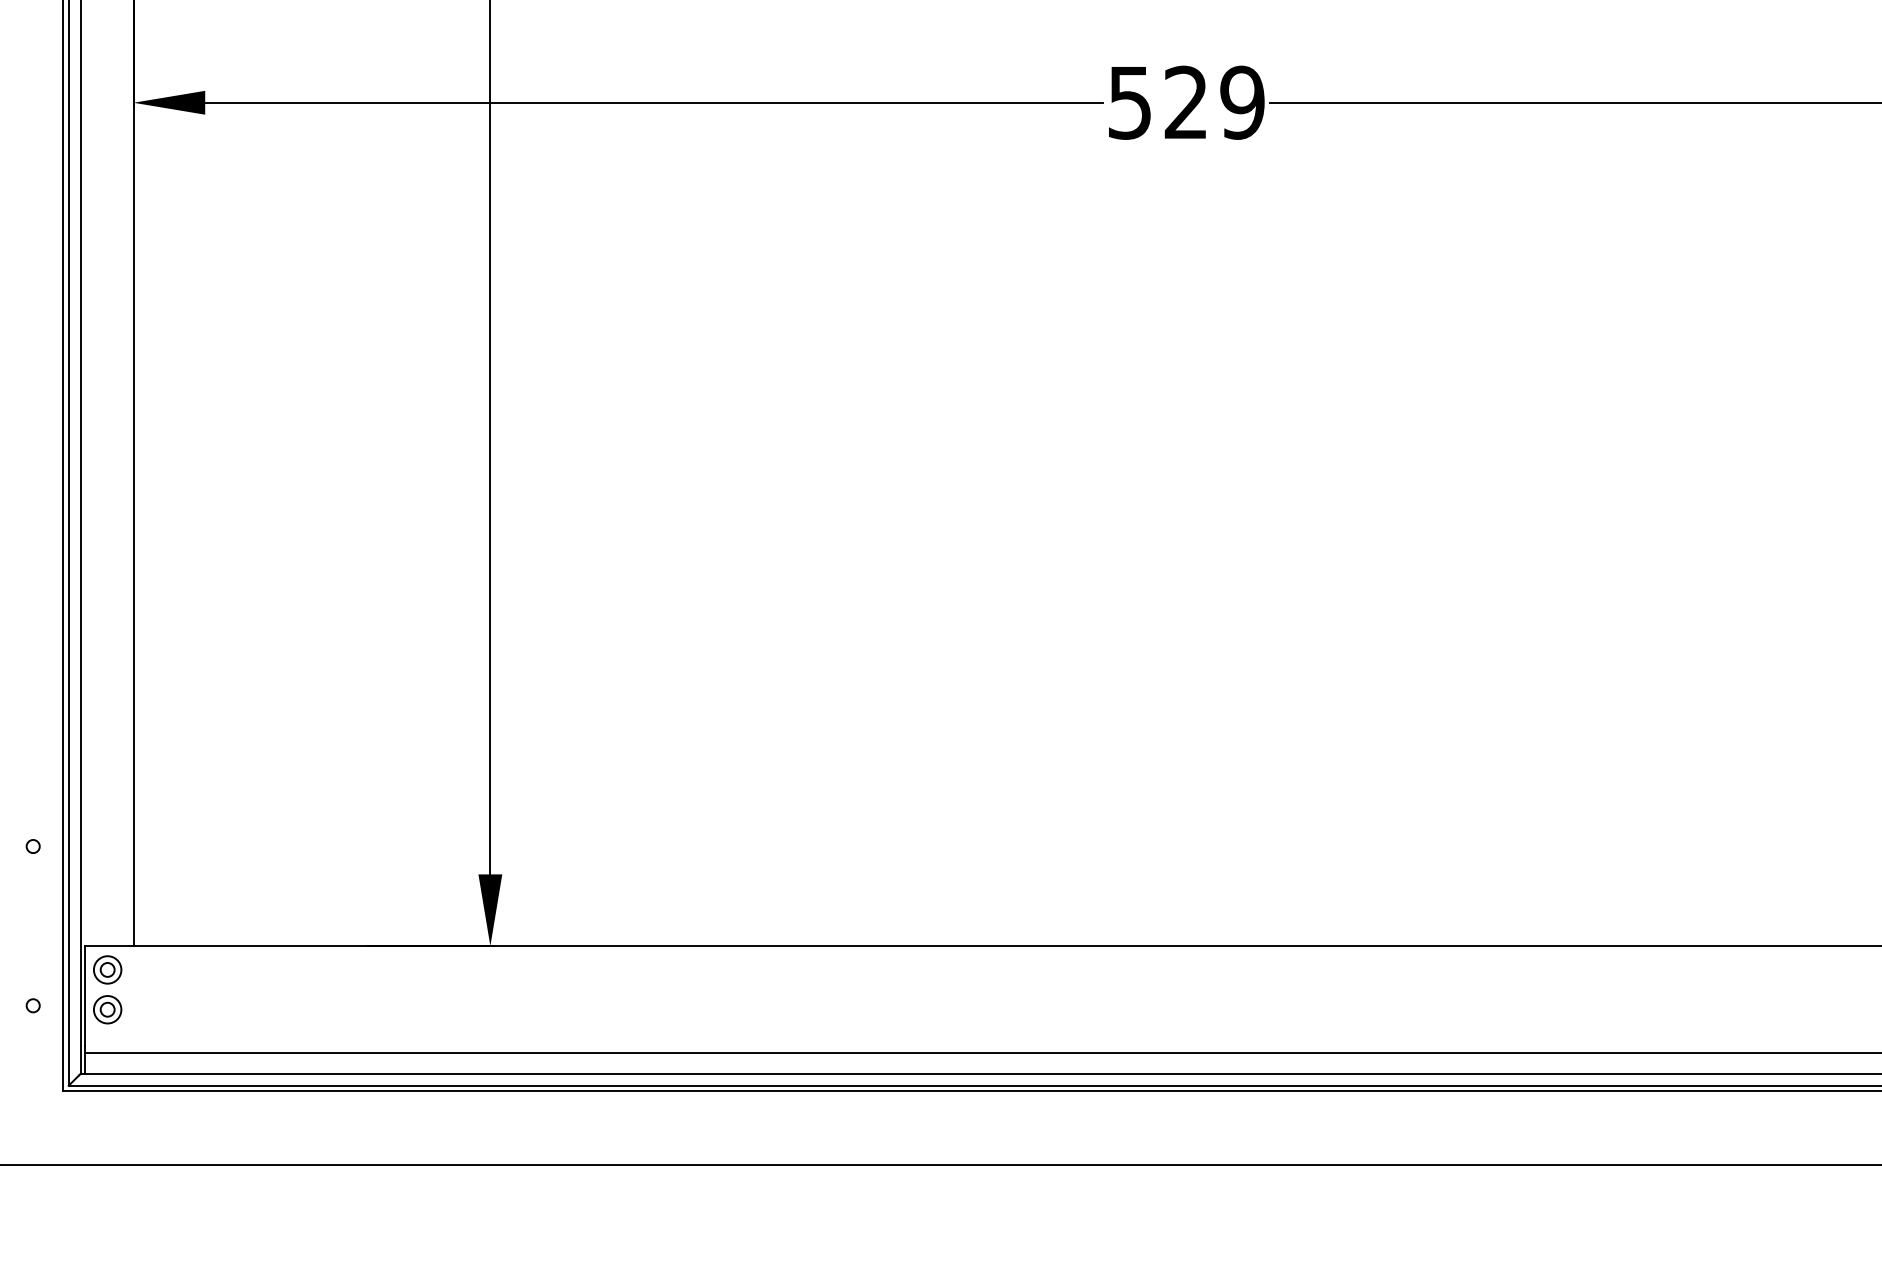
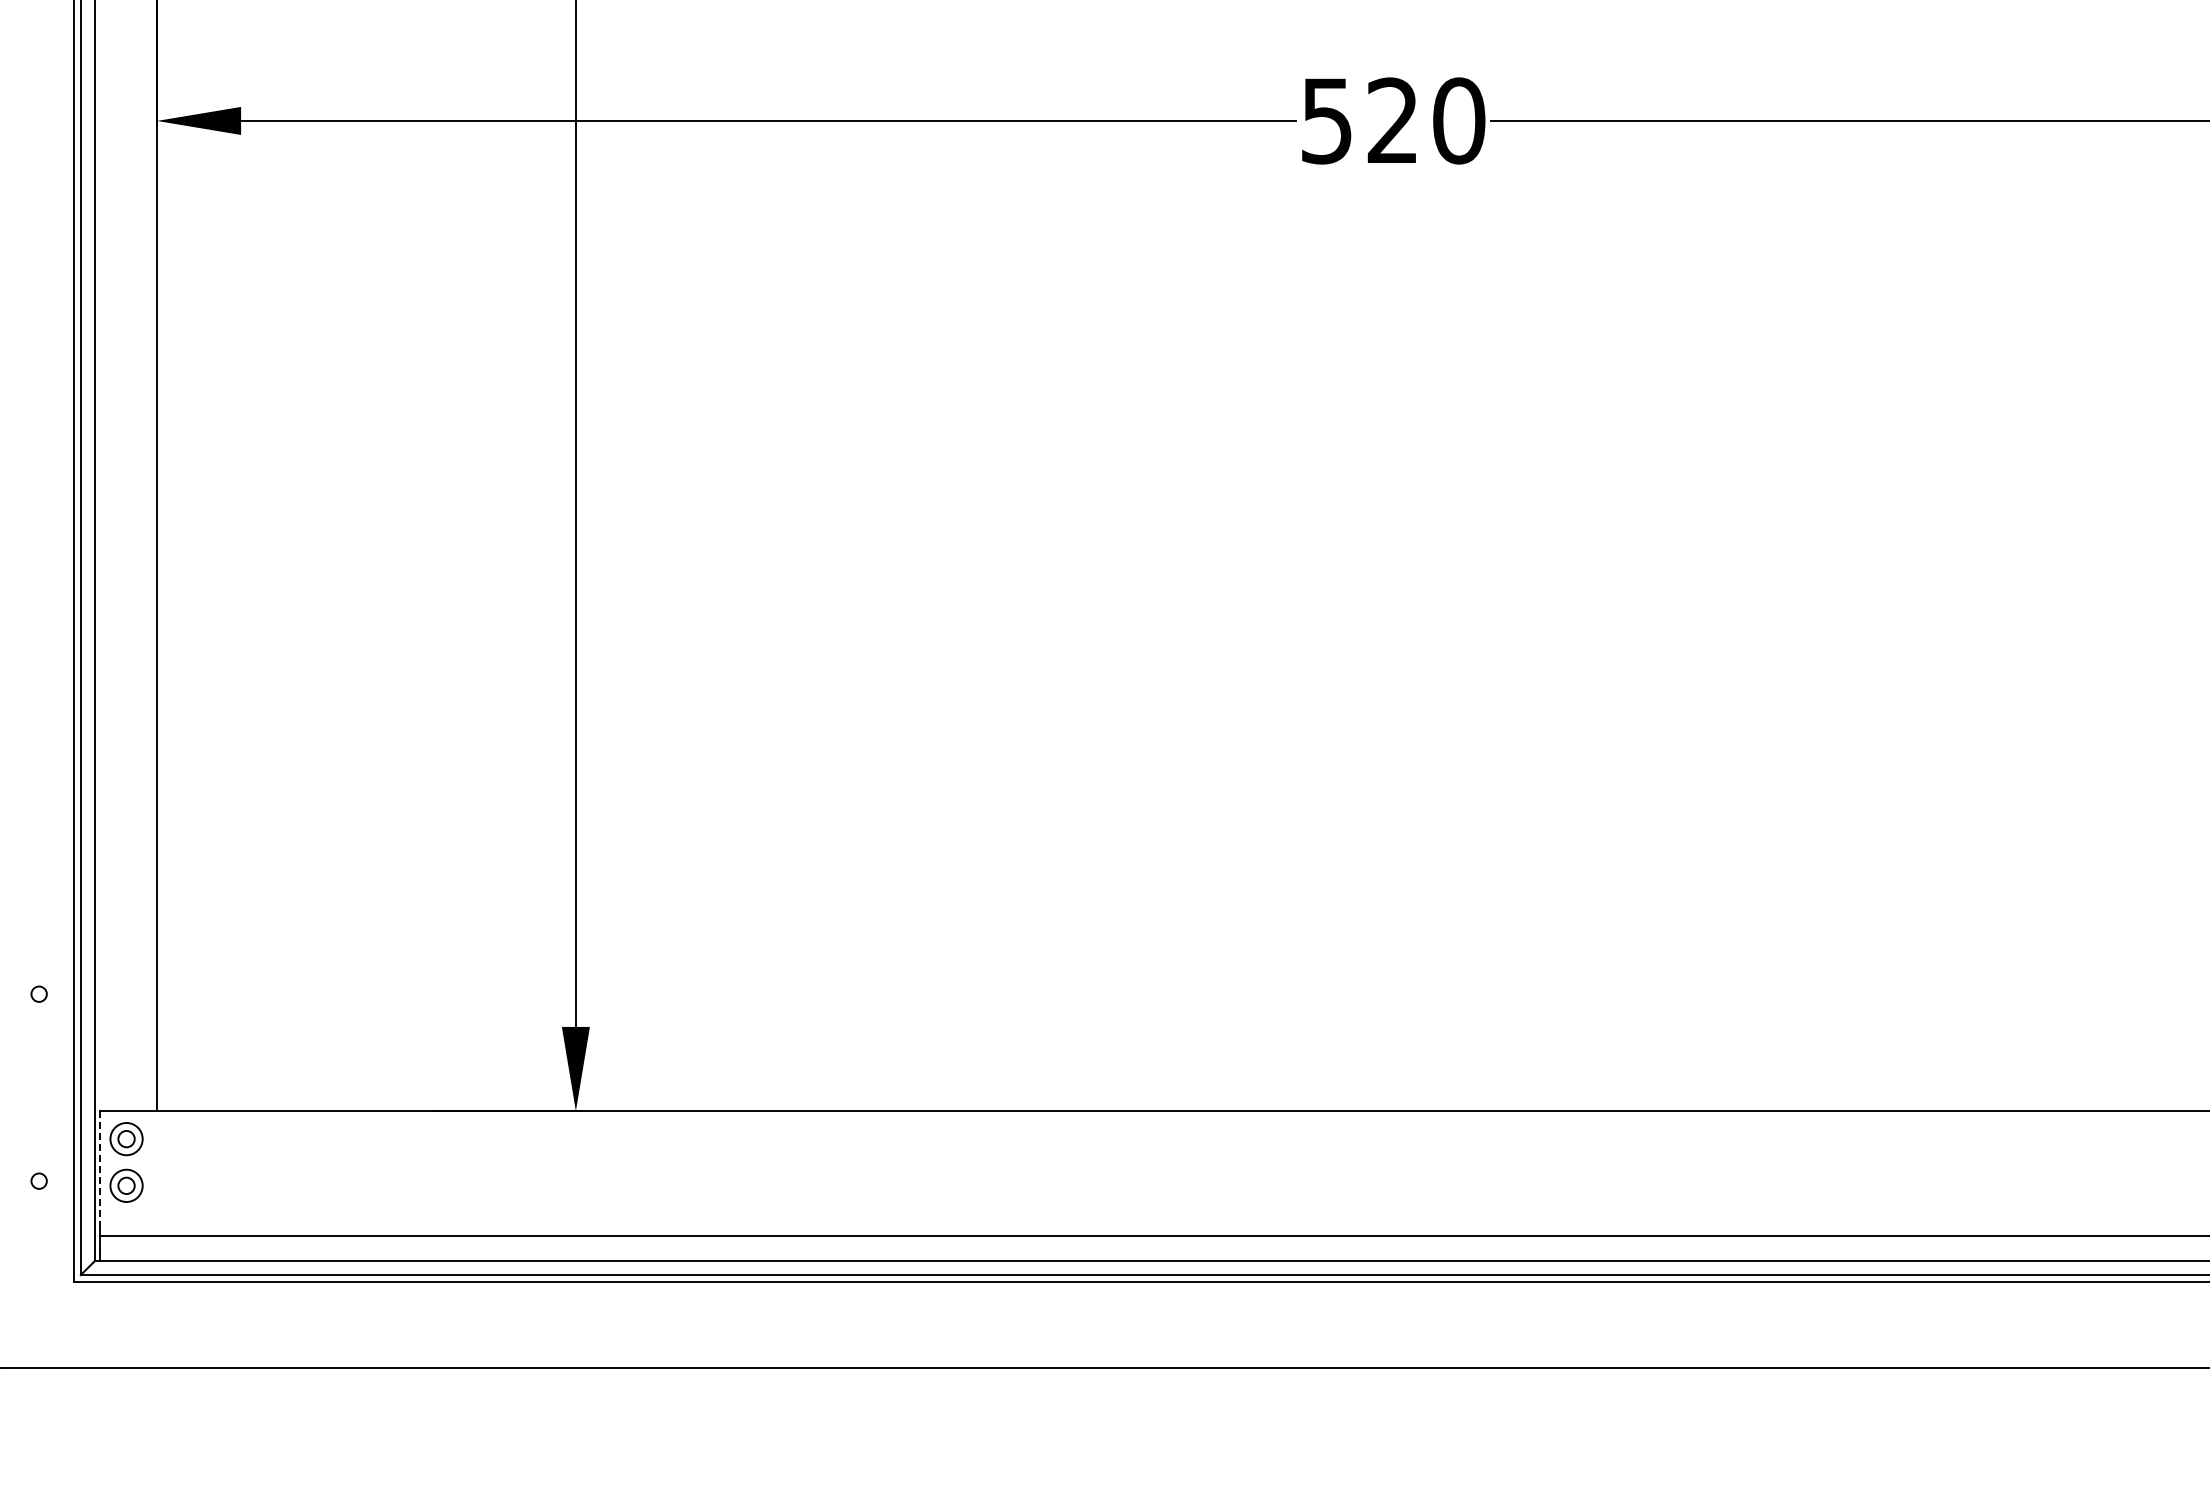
text: (1242, 102) -> (1458, 120), 529 -> 520
line: (84, 995) -> (99, 1169), solid -> dashed

